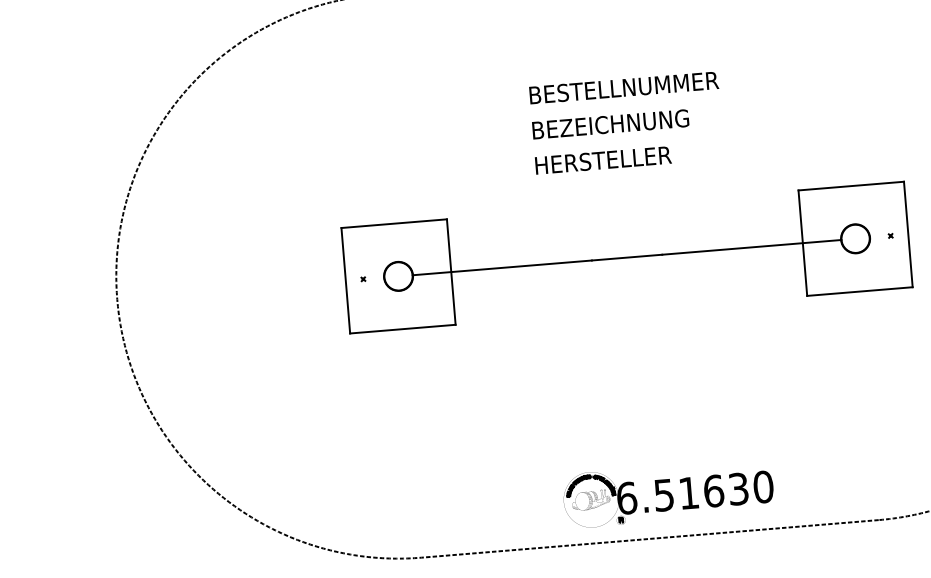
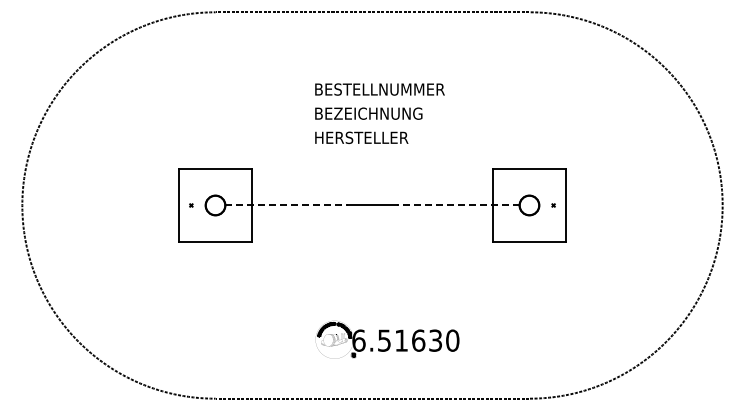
line: (752, 247) -> (458, 205), solid -> dashed
line: (501, 267) -> (286, 205), solid -> dashed
part: (668, 493) -> (387, 339), moved

